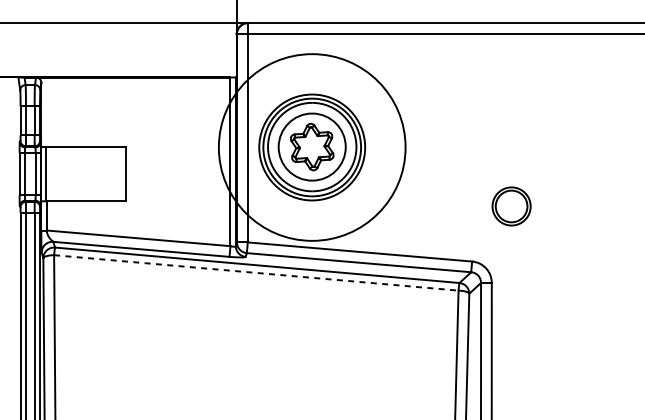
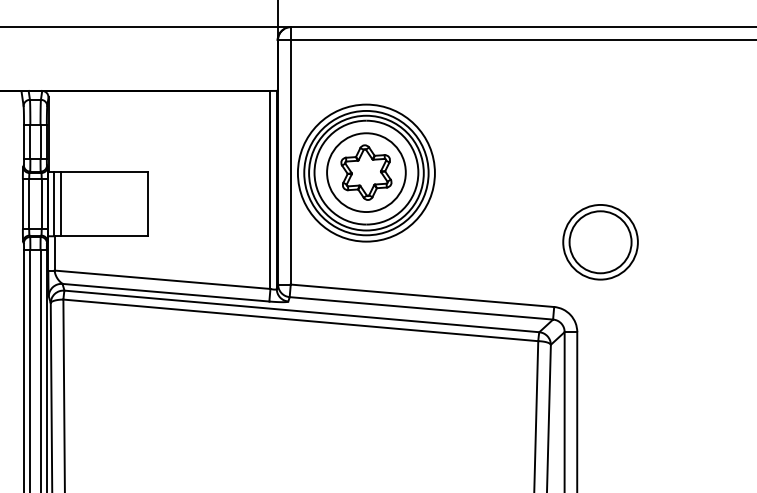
circle: (311, 146) -> (365, 172), size x0.62
line: (52, 174) -> (61, 204), added
part: (511, 206) -> (600, 242), size x1.67
line: (256, 273) -> (301, 320), dashed -> solid

